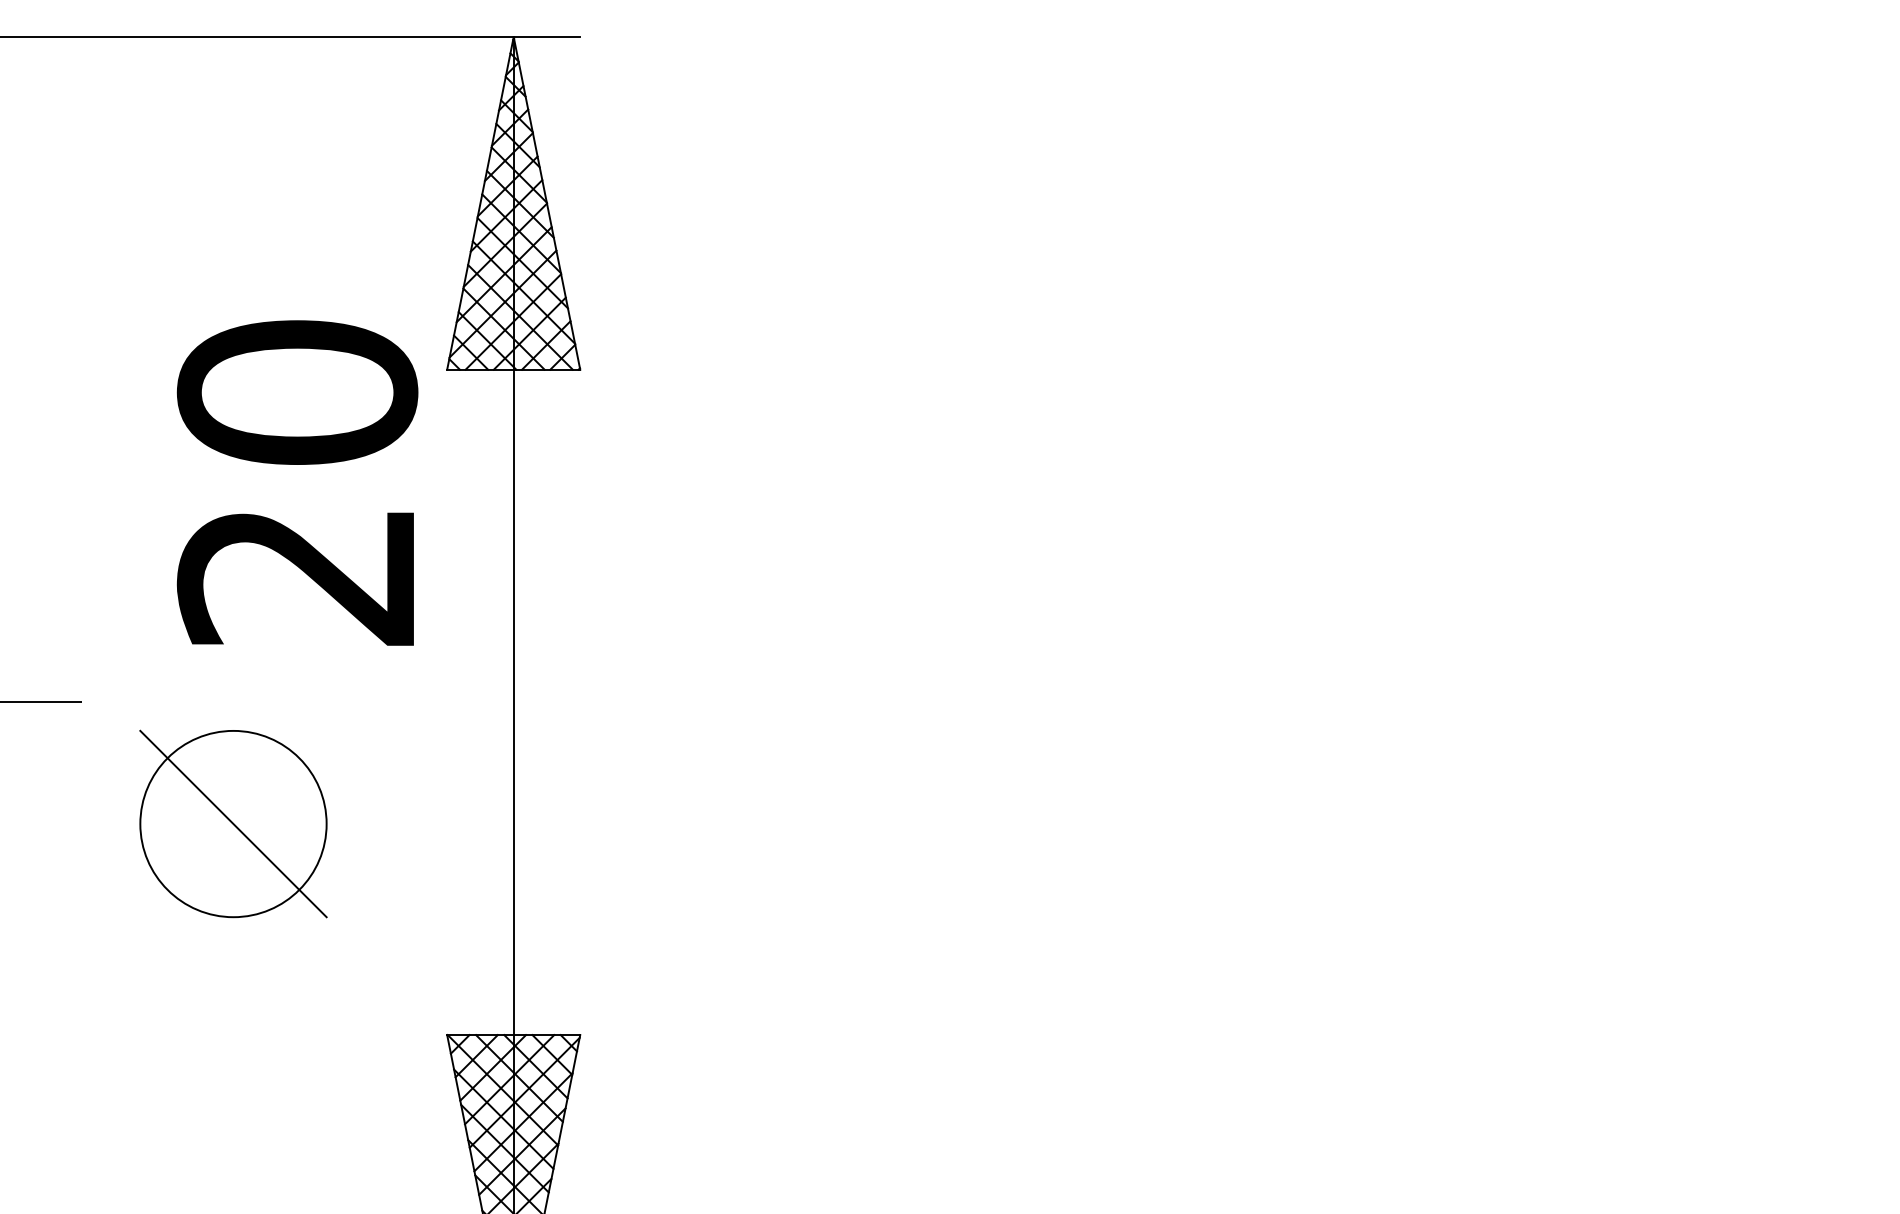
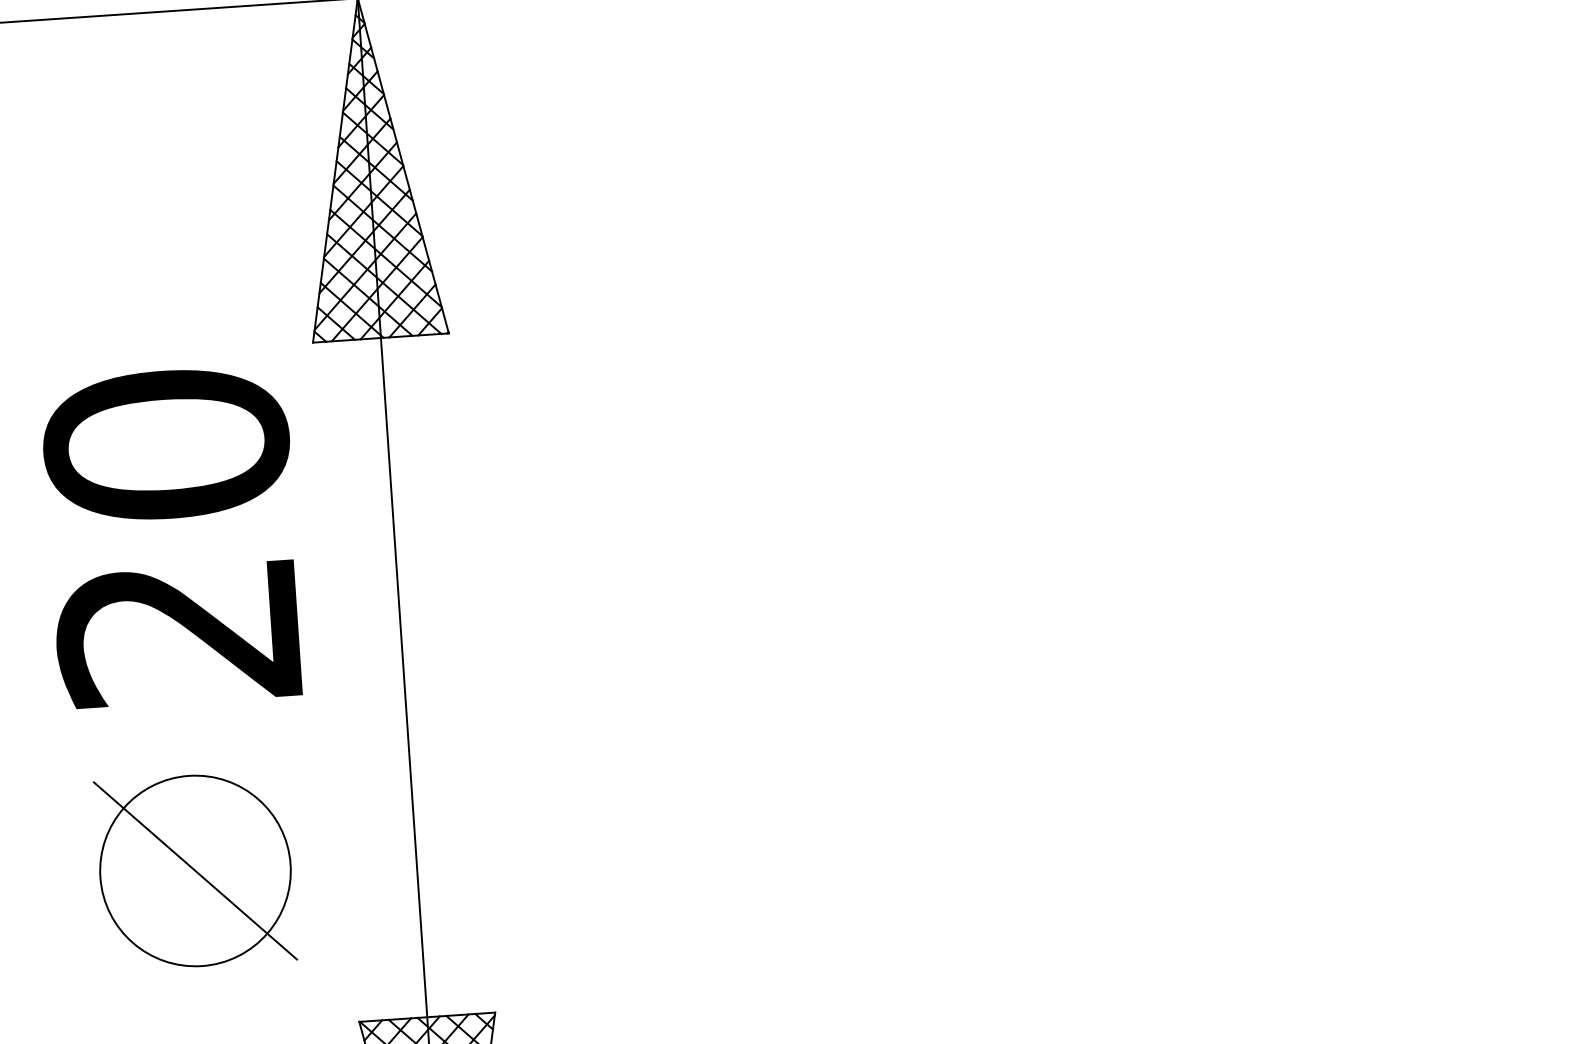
text: (297, 482) -> (172, 536), moved
part: (233, 823) -> (195, 870), moved

